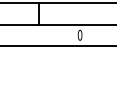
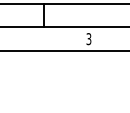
text: (79, 35) -> (88, 39), 0 -> 3

